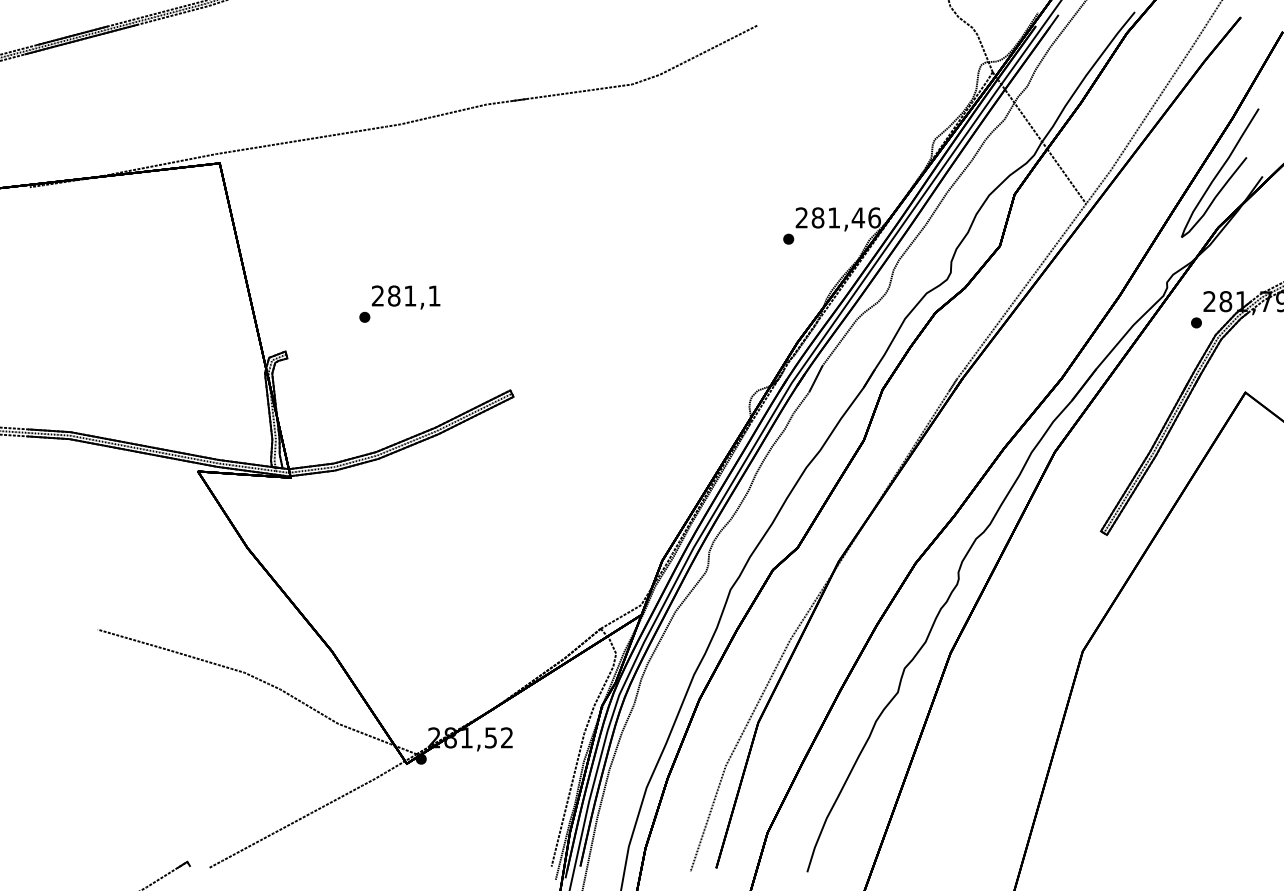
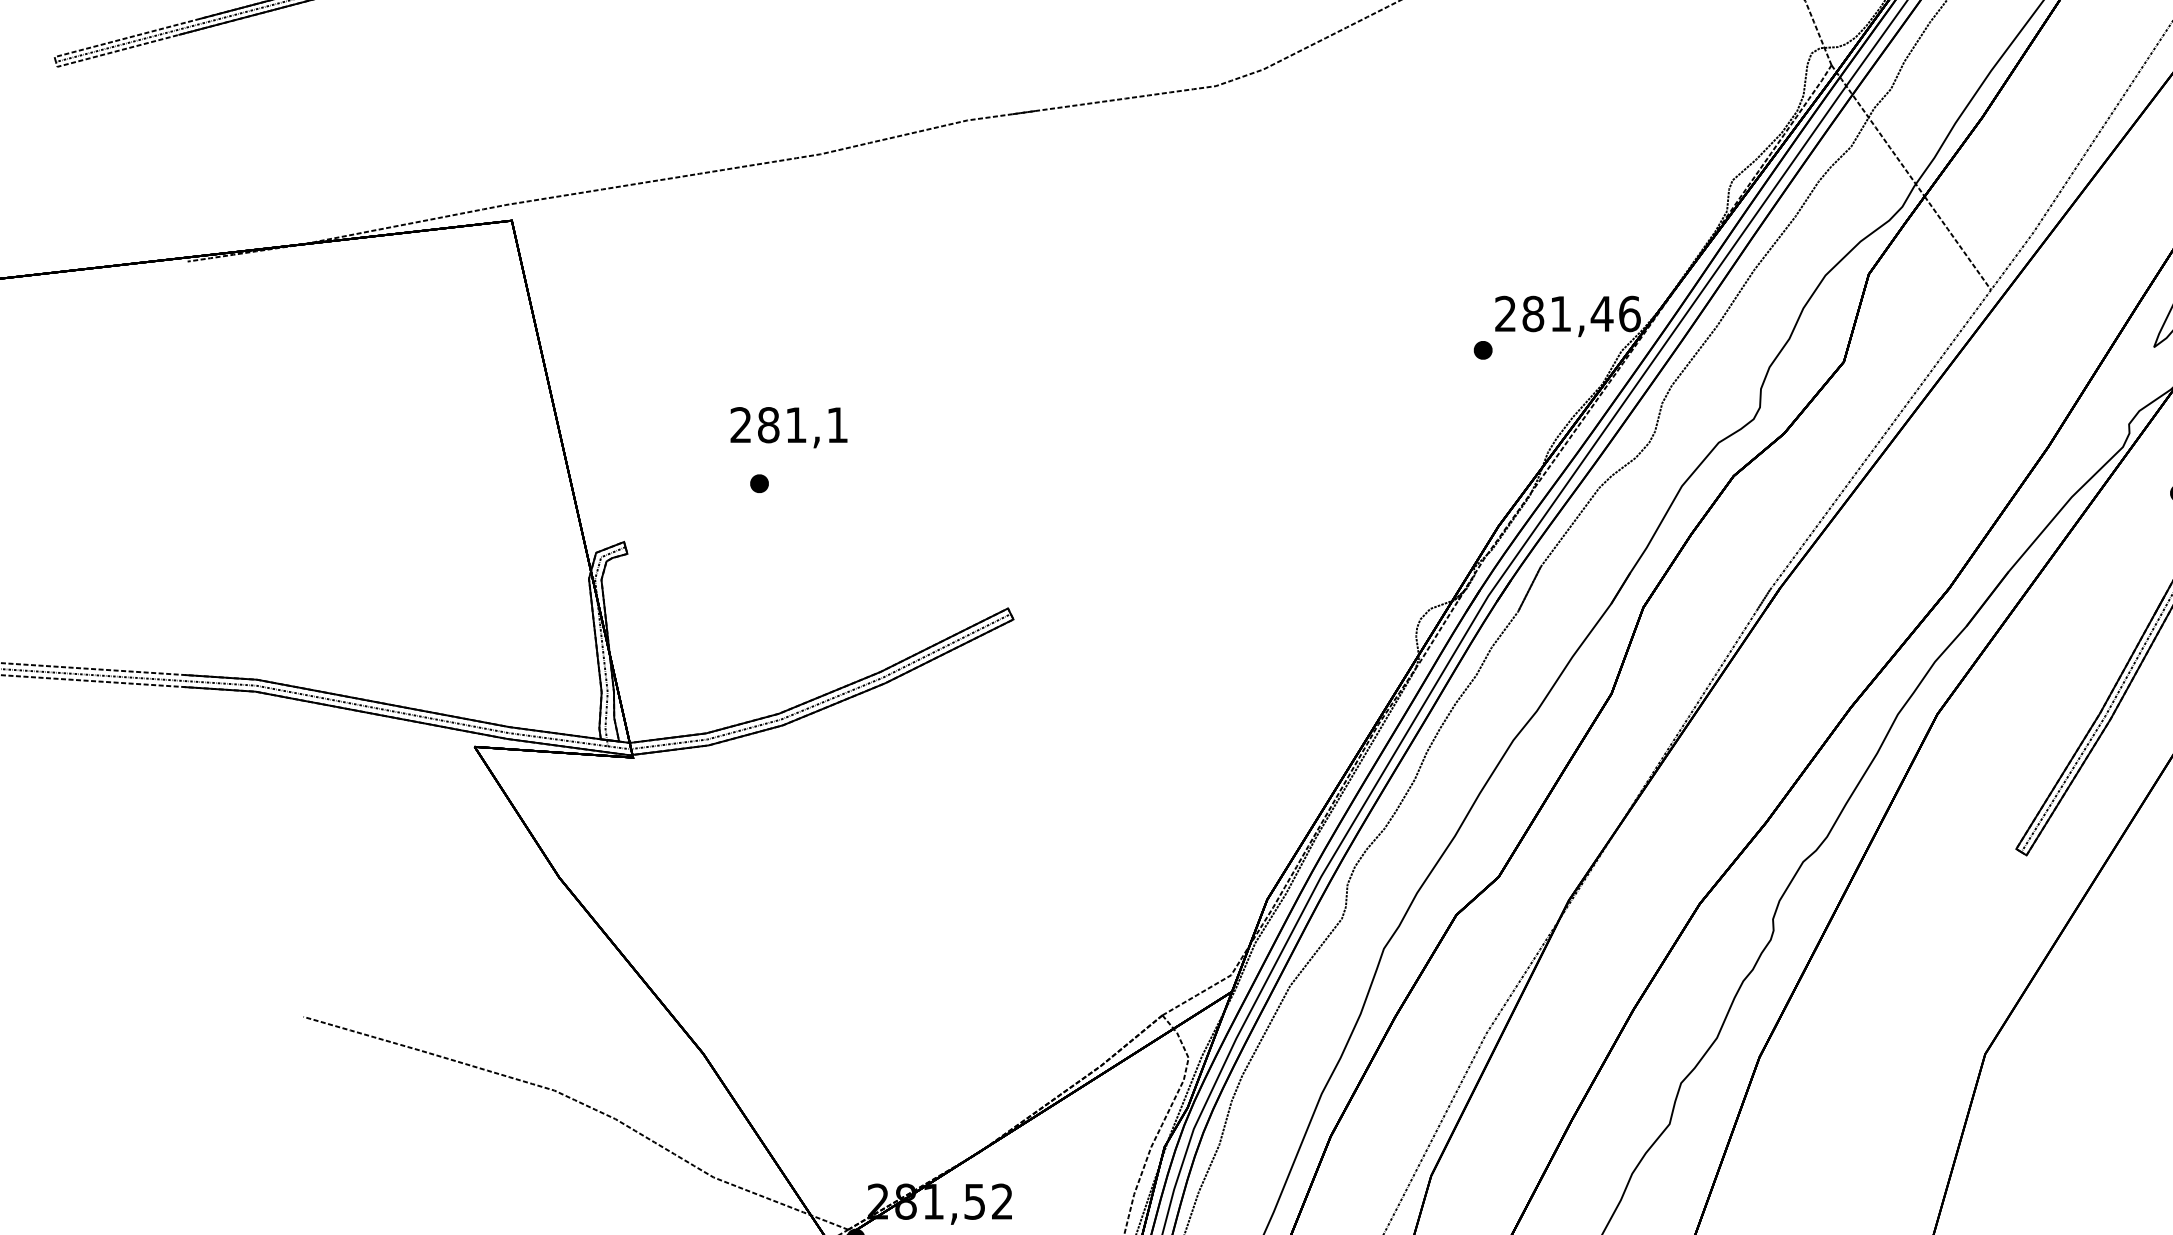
text: (406, 297) -> (789, 427), moved

